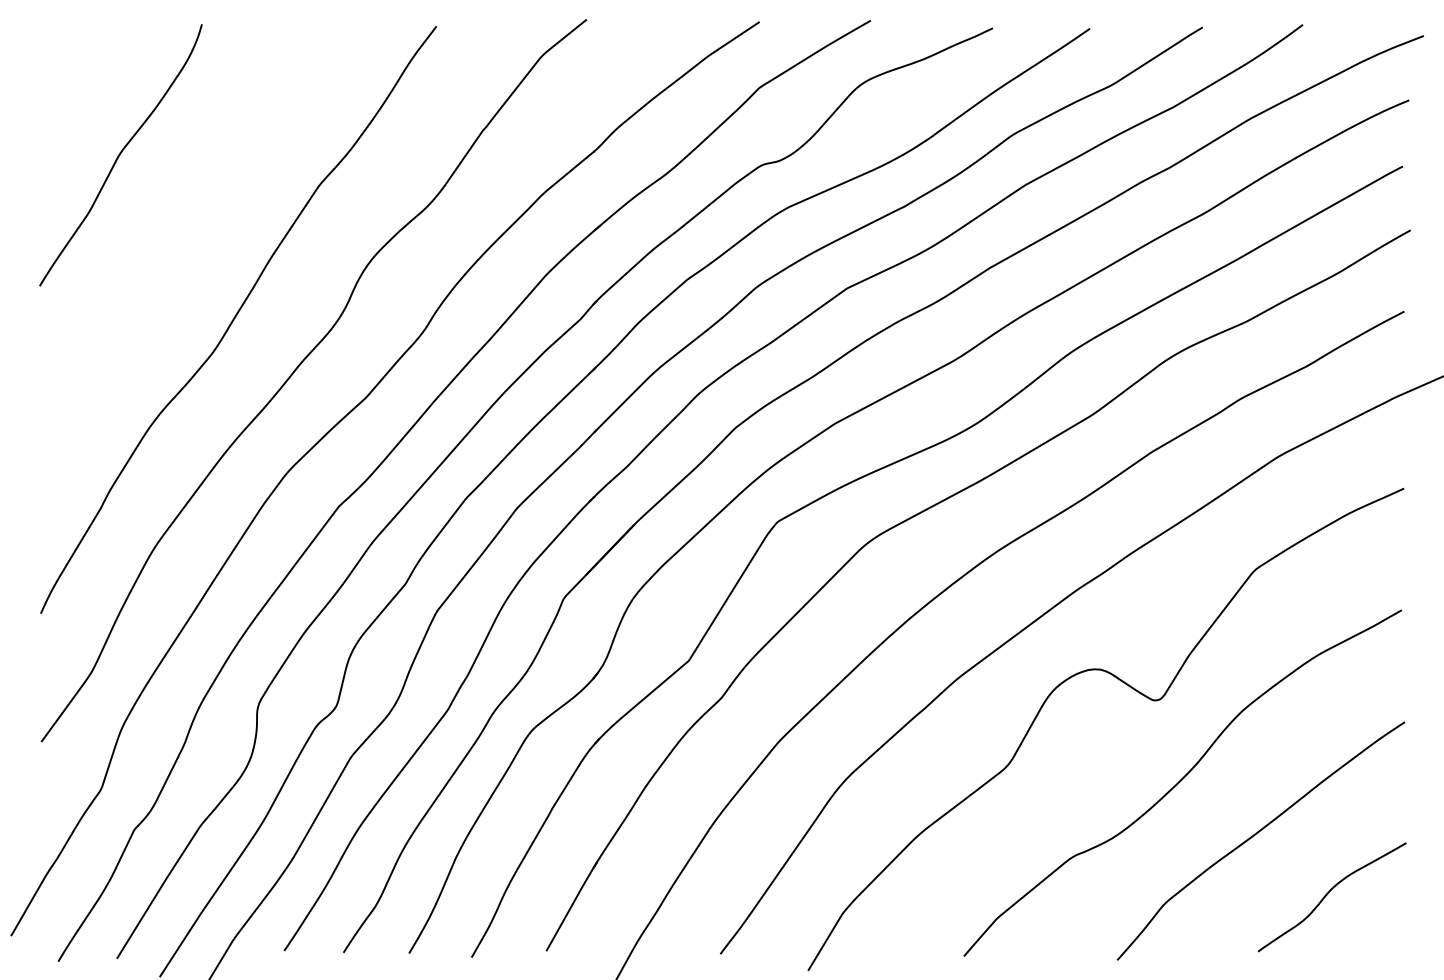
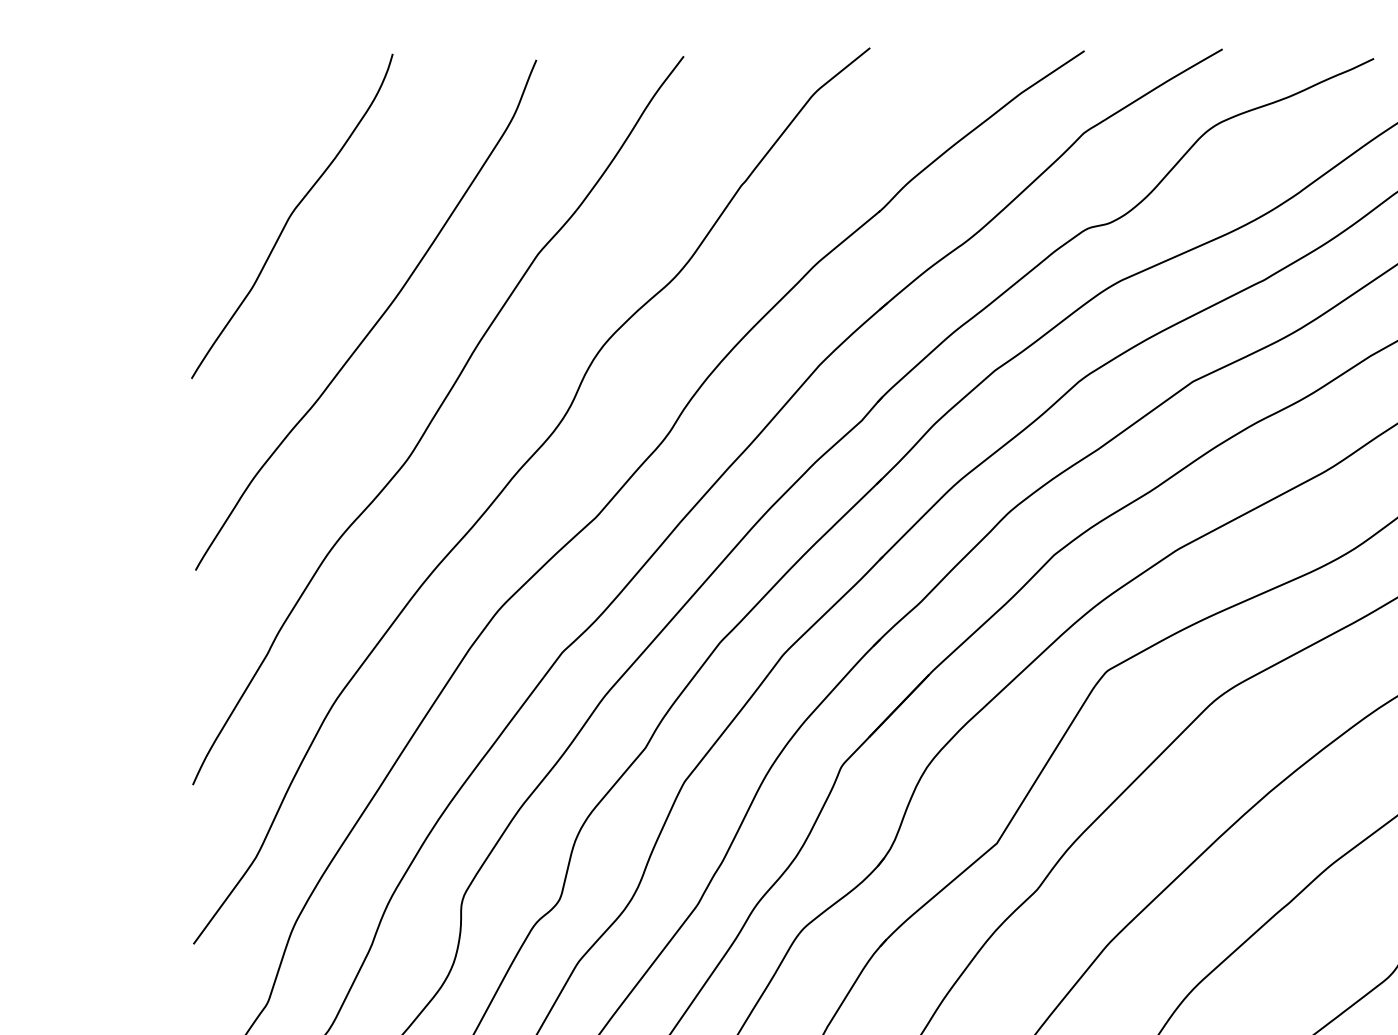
curve: (189, 238) -> (377, 319), added

